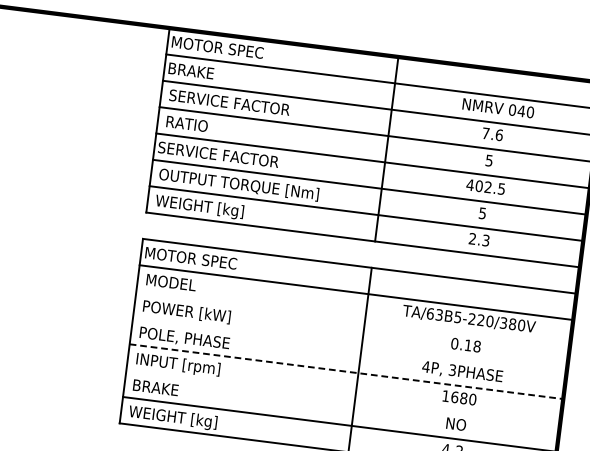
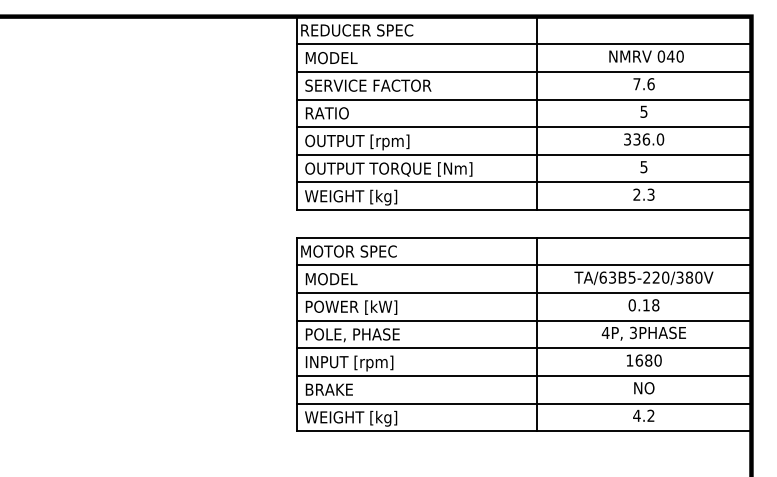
text: (225, 48) -> (357, 30), MOTOR SPEC -> REDUCER SPEC
text: (195, 71) -> (329, 58), BRAKE -> MODEL
text: (218, 156) -> (363, 142), SERVICE FACTOR -> OUTPUT [rpm]
text: (485, 187) -> (643, 139), 402.5 -> 336.0
line: (352, 318) -> (523, 292), added
line: (349, 345) -> (523, 320), added
line: (346, 371) -> (524, 348), dashed -> solid
line: (342, 397) -> (523, 375), added

